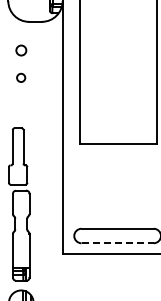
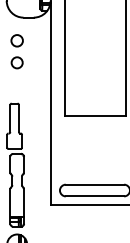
circle: (21, 50) -> (17, 40), size x1.43
circle: (20, 77) -> (16, 62), size x1.67
line: (118, 243) -> (95, 196), dashed -> solid

